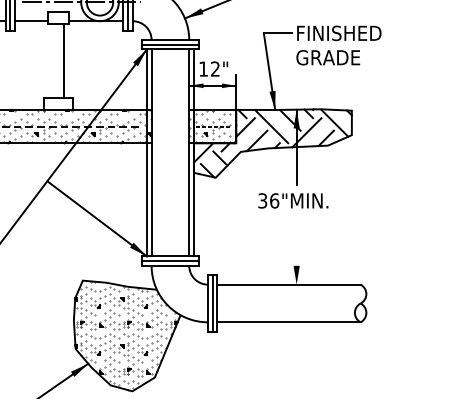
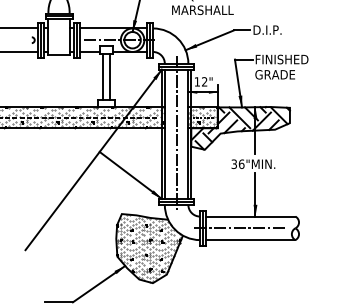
line: (53, 60) -> (103, 76), added
line: (170, 151) -> (176, 133), added
line: (296, 249) -> (255, 194), added
line: (271, 303) -> (239, 228), added

